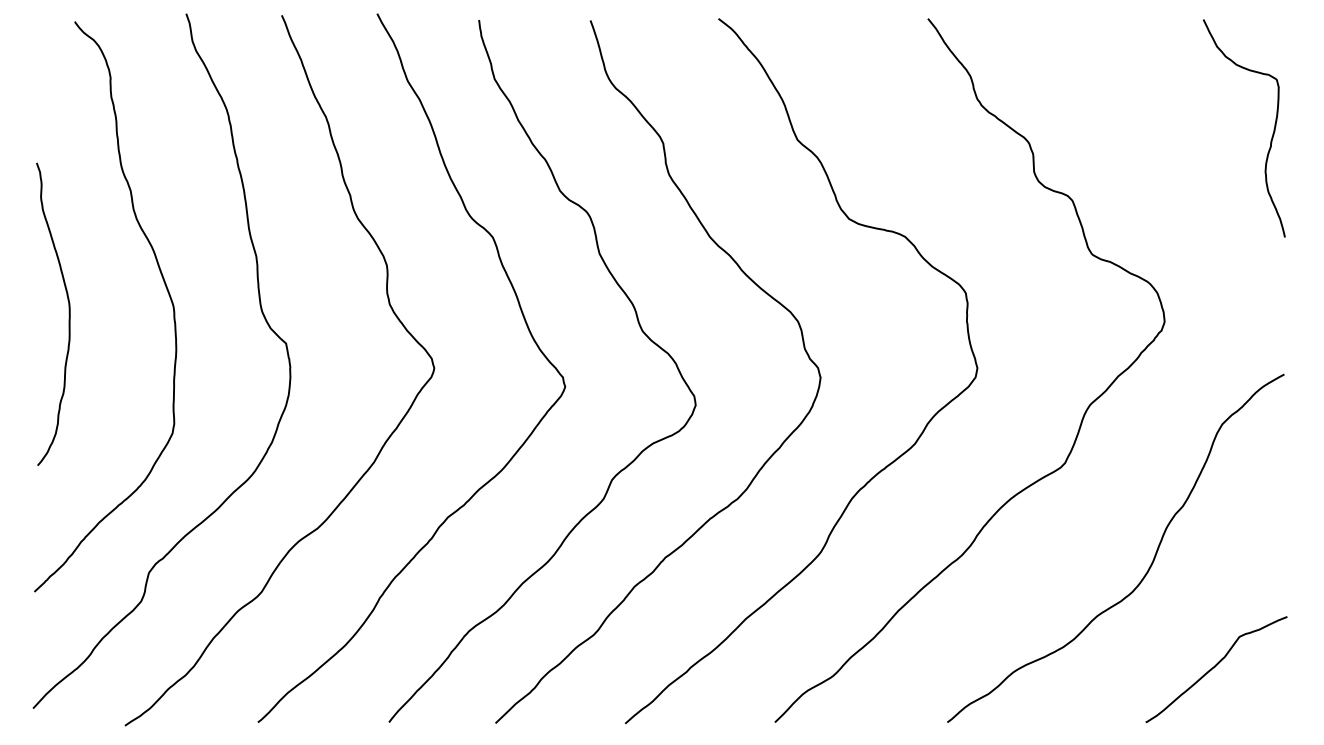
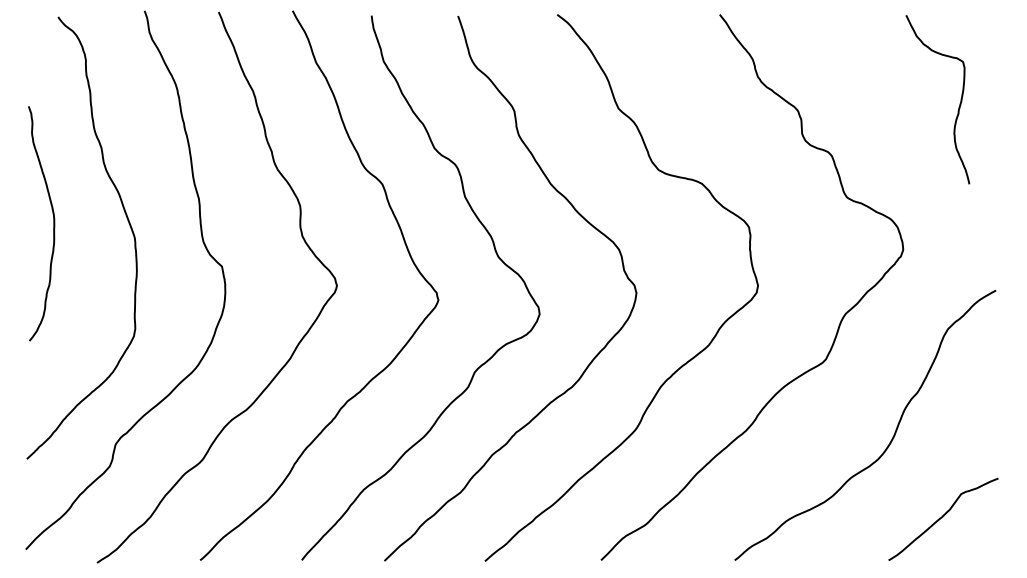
curve: (1271, 137) -> (958, 106), moved
curve: (68, 313) -> (53, 223), moved

